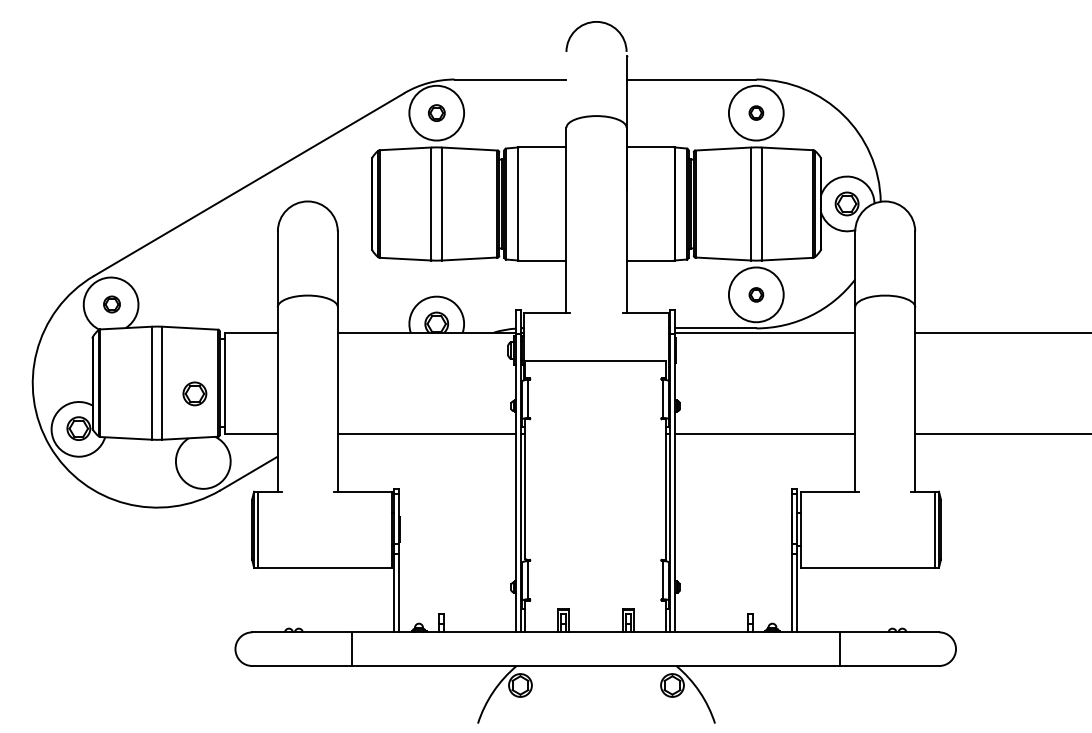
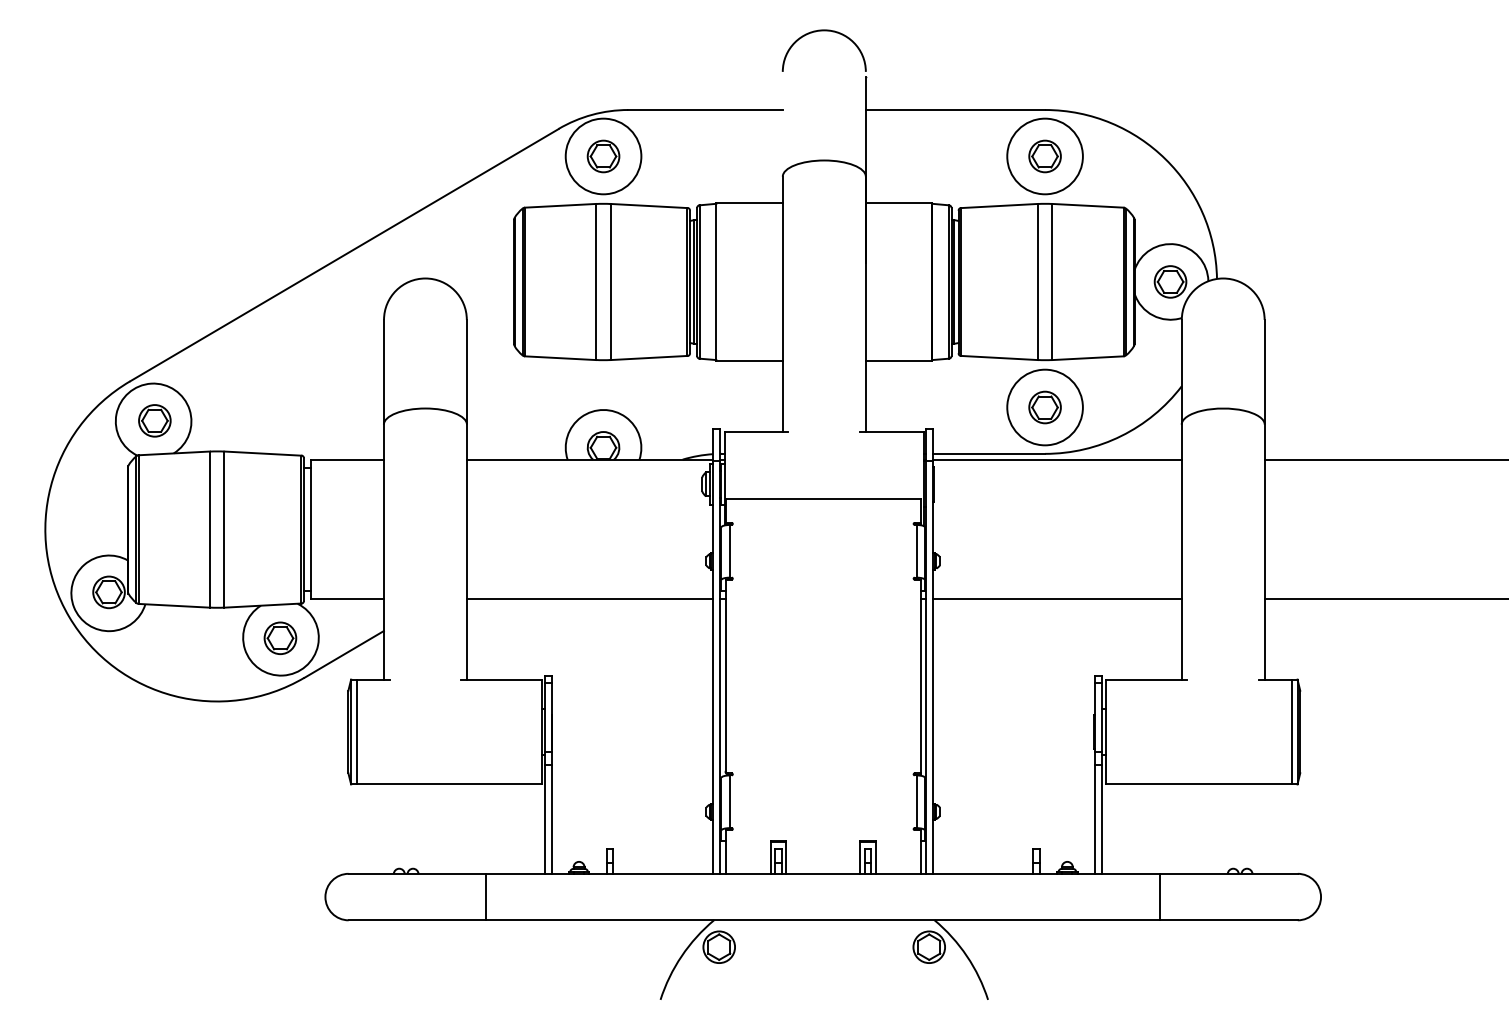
part: (436, 112) -> (603, 155), size x1.43
part: (756, 112) -> (1045, 155), size x1.67
part: (756, 294) -> (1045, 407), size x1.67
part: (111, 304) -> (154, 420), size x1.43
part: (194, 393) -> (279, 637), moved

